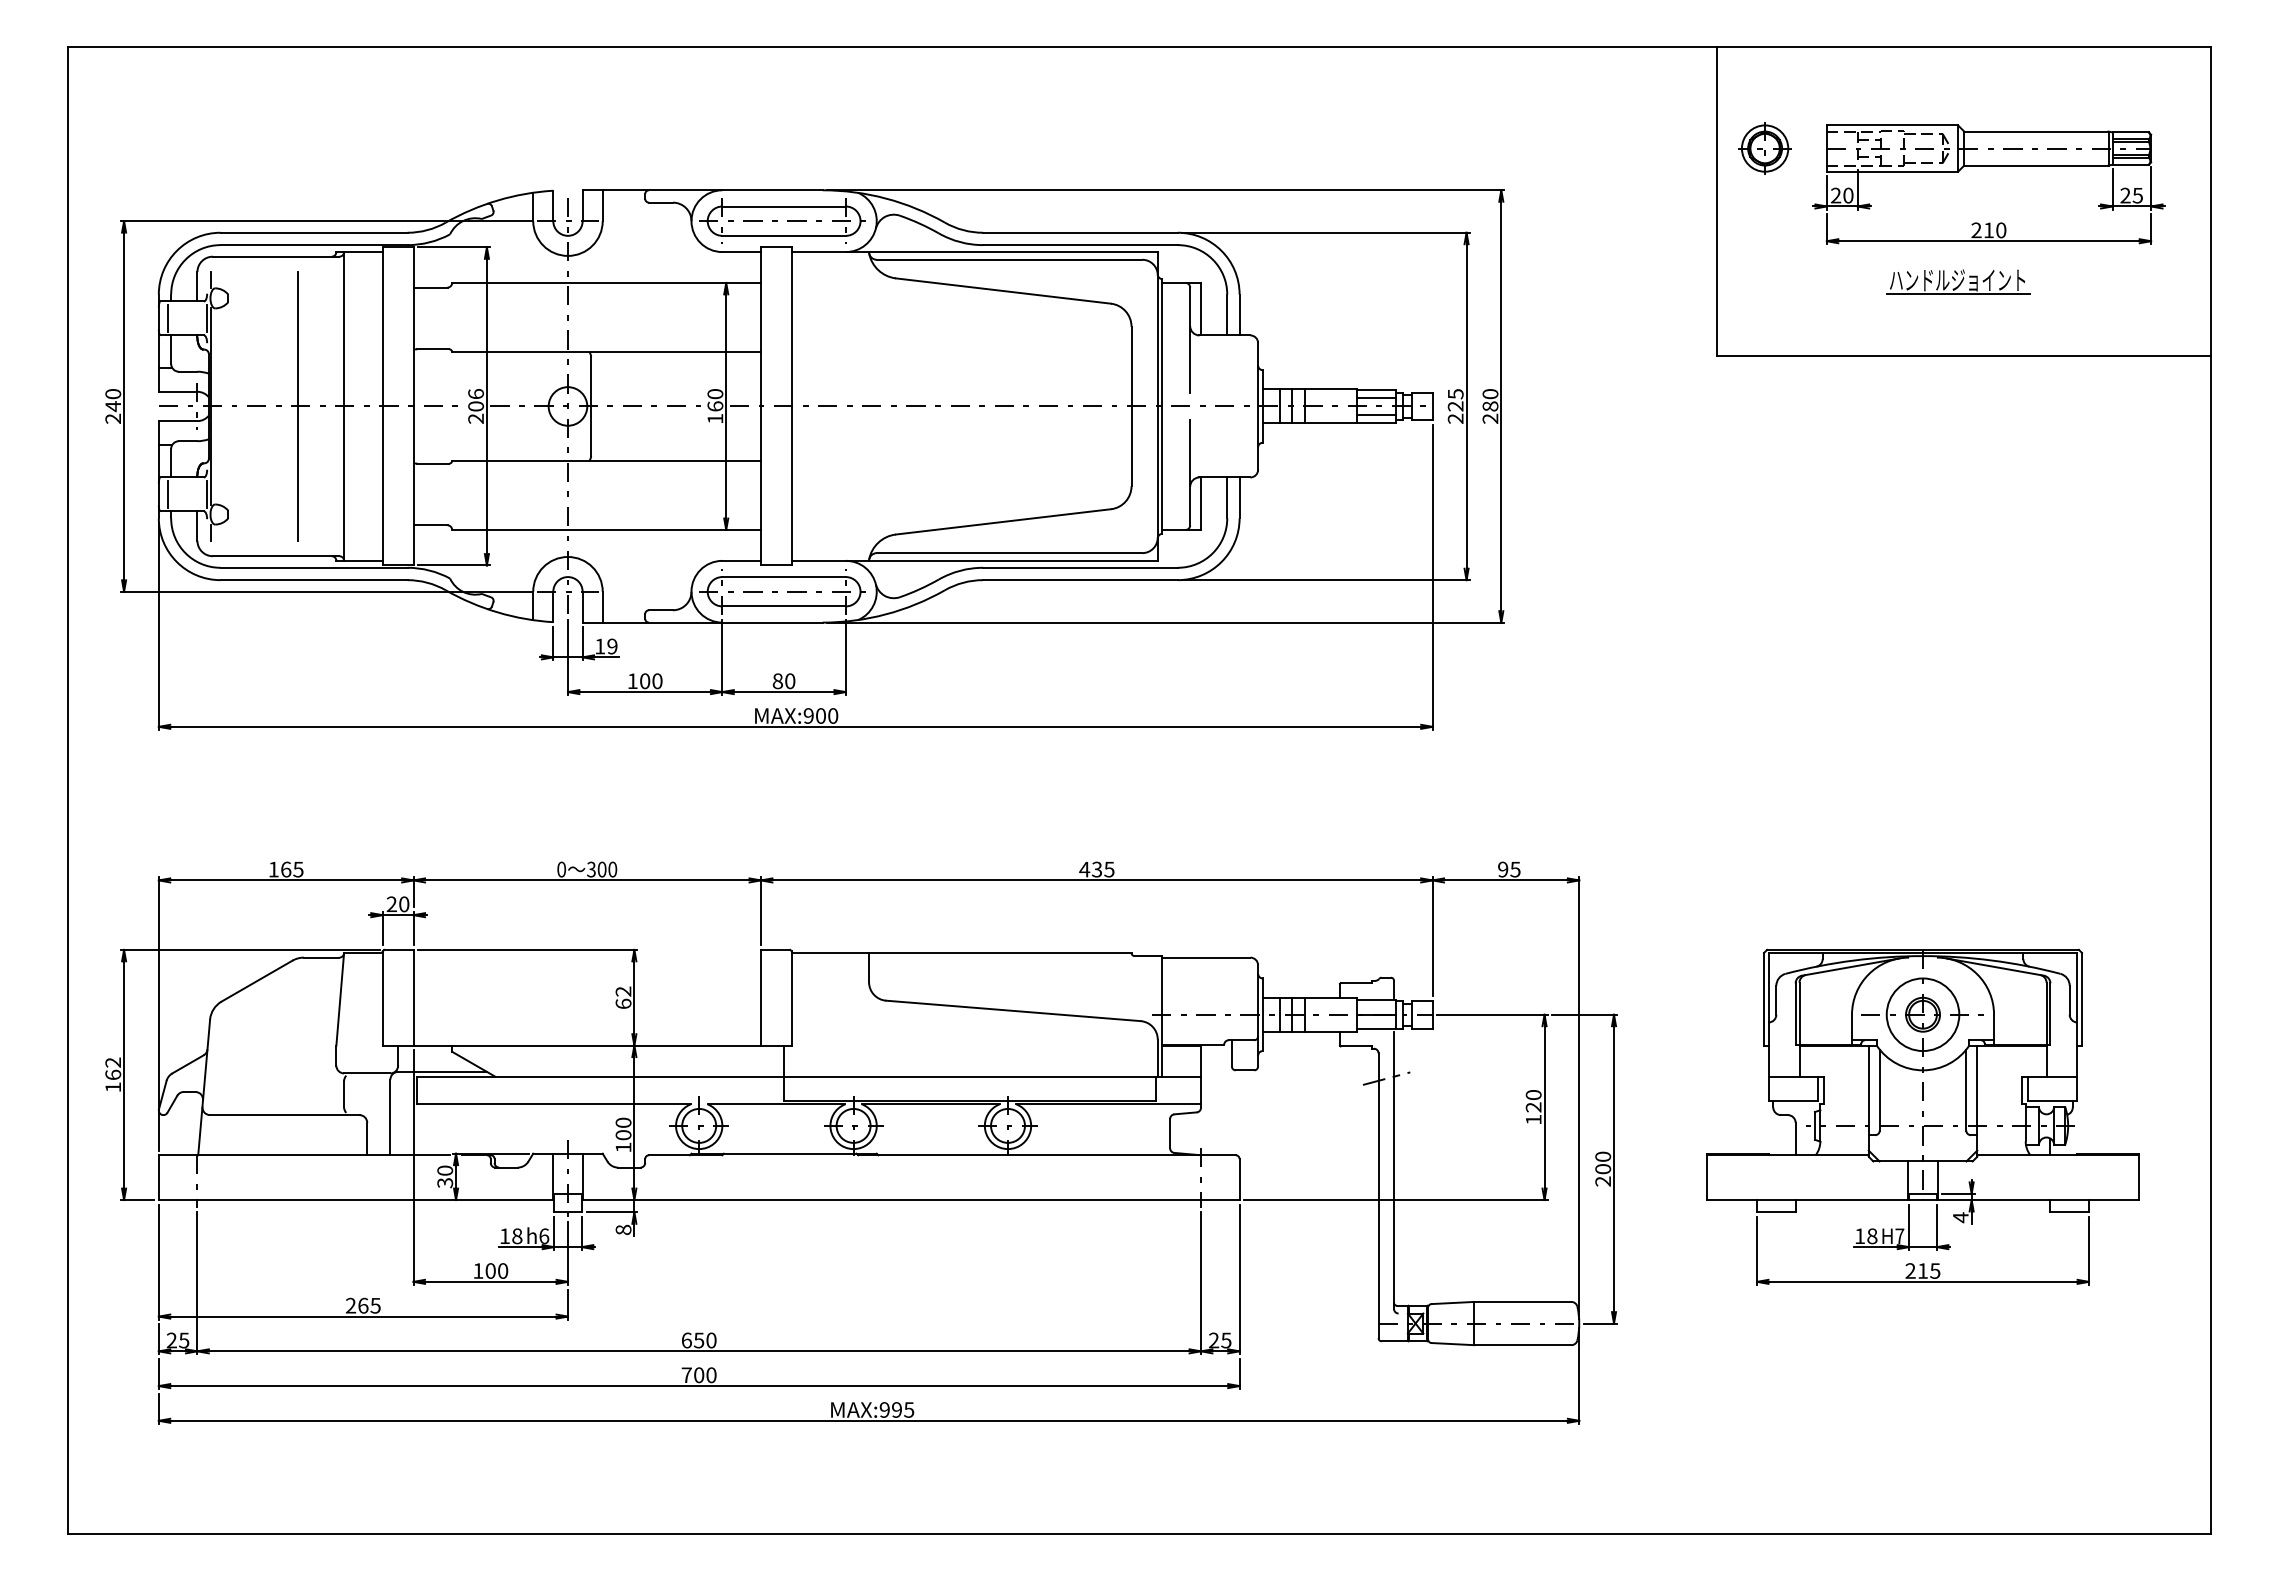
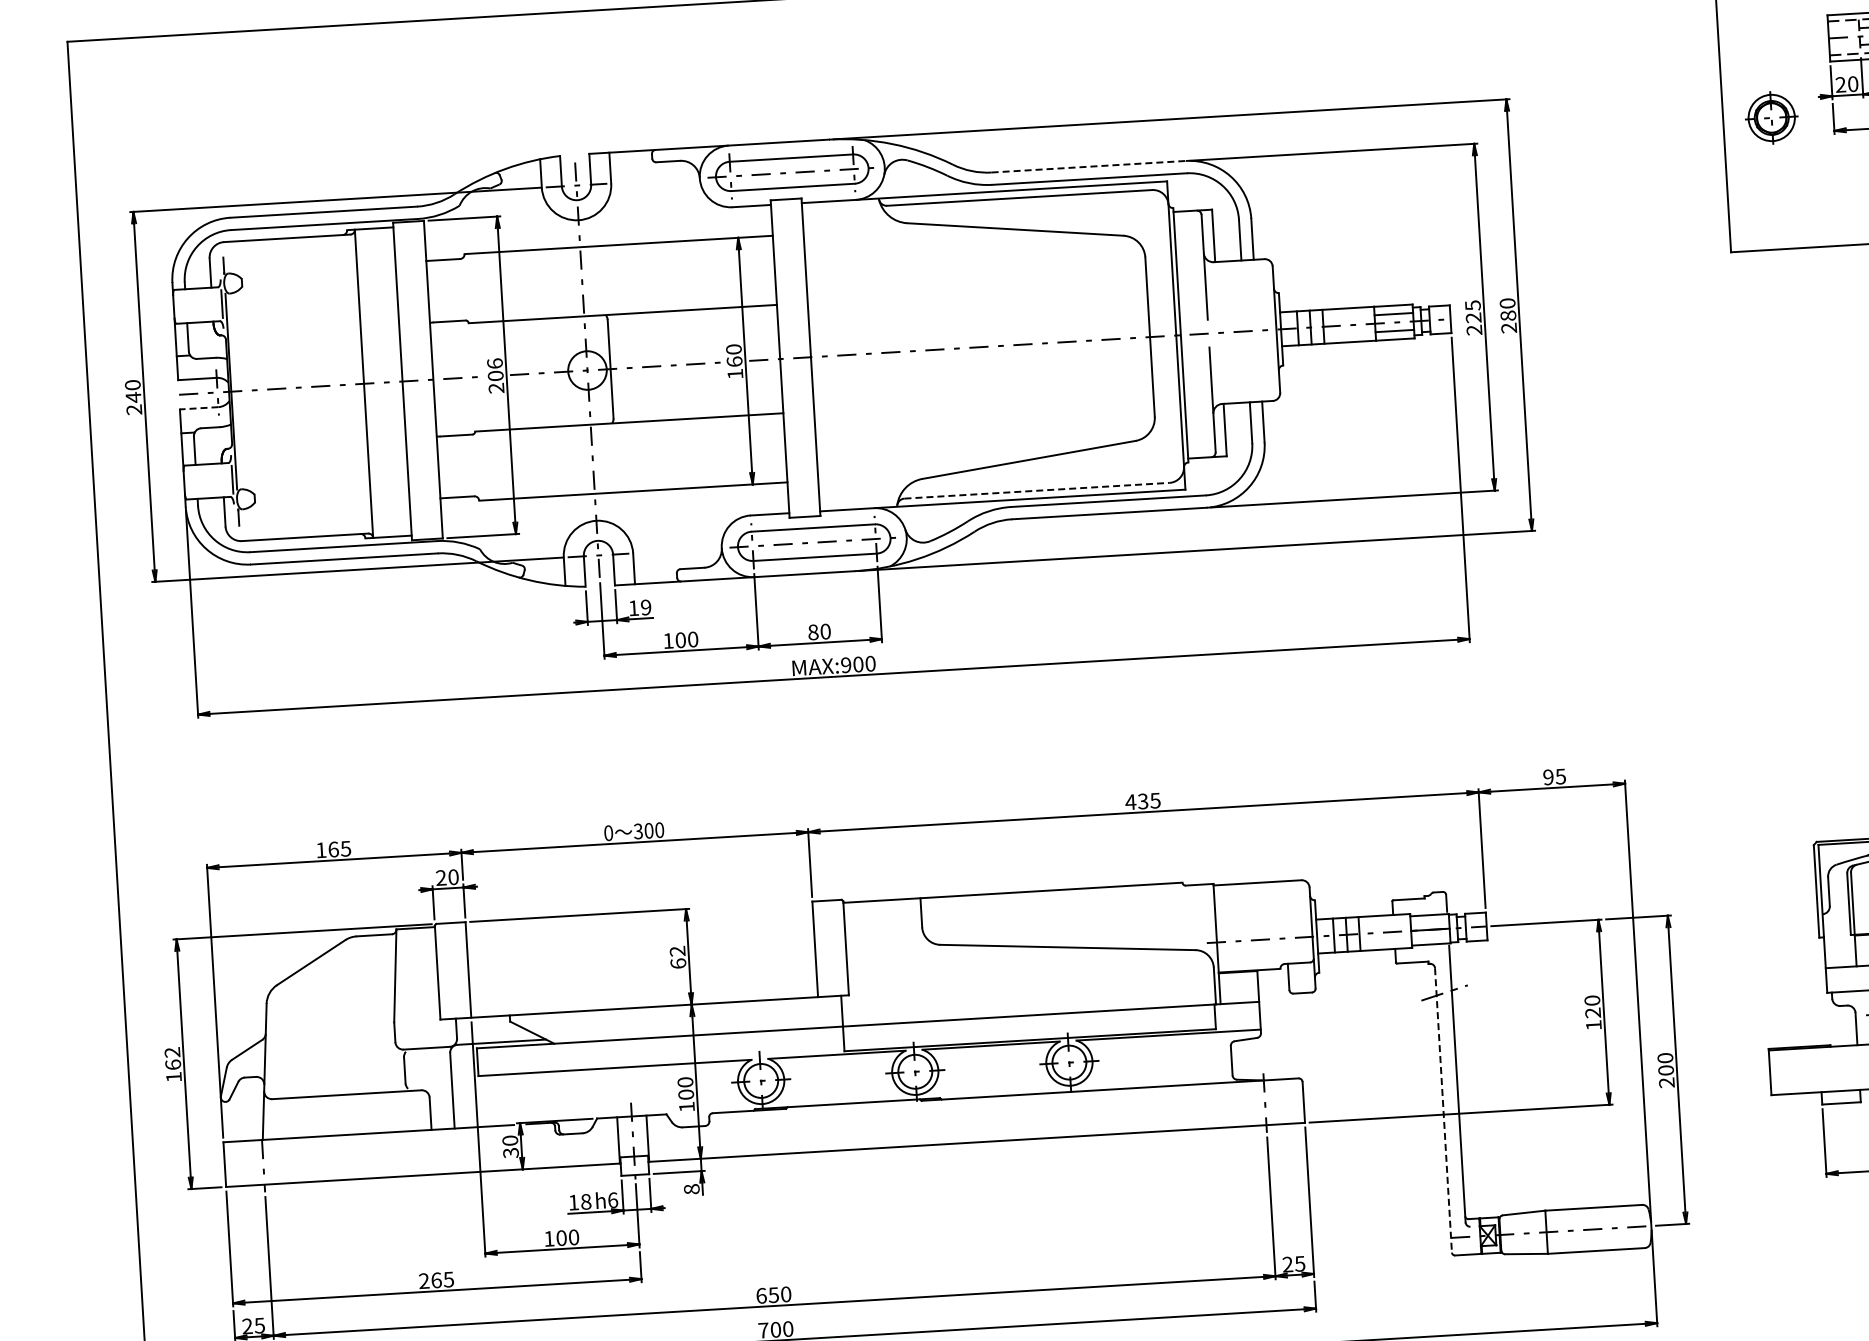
part: (1764, 148) -> (1771, 117), moved
line: (1080, 232) -> (1088, 166), solid -> dashed
line: (167, 318) -> (182, 306), removed
line: (297, 406) -> (317, 386), removed
line: (177, 421) -> (198, 408), solid -> dashed
line: (167, 494) -> (192, 482), removed
line: (1009, 553) -> (1036, 491), solid -> dashed
line: (1378, 1196) -> (1443, 1111), solid -> dashed

